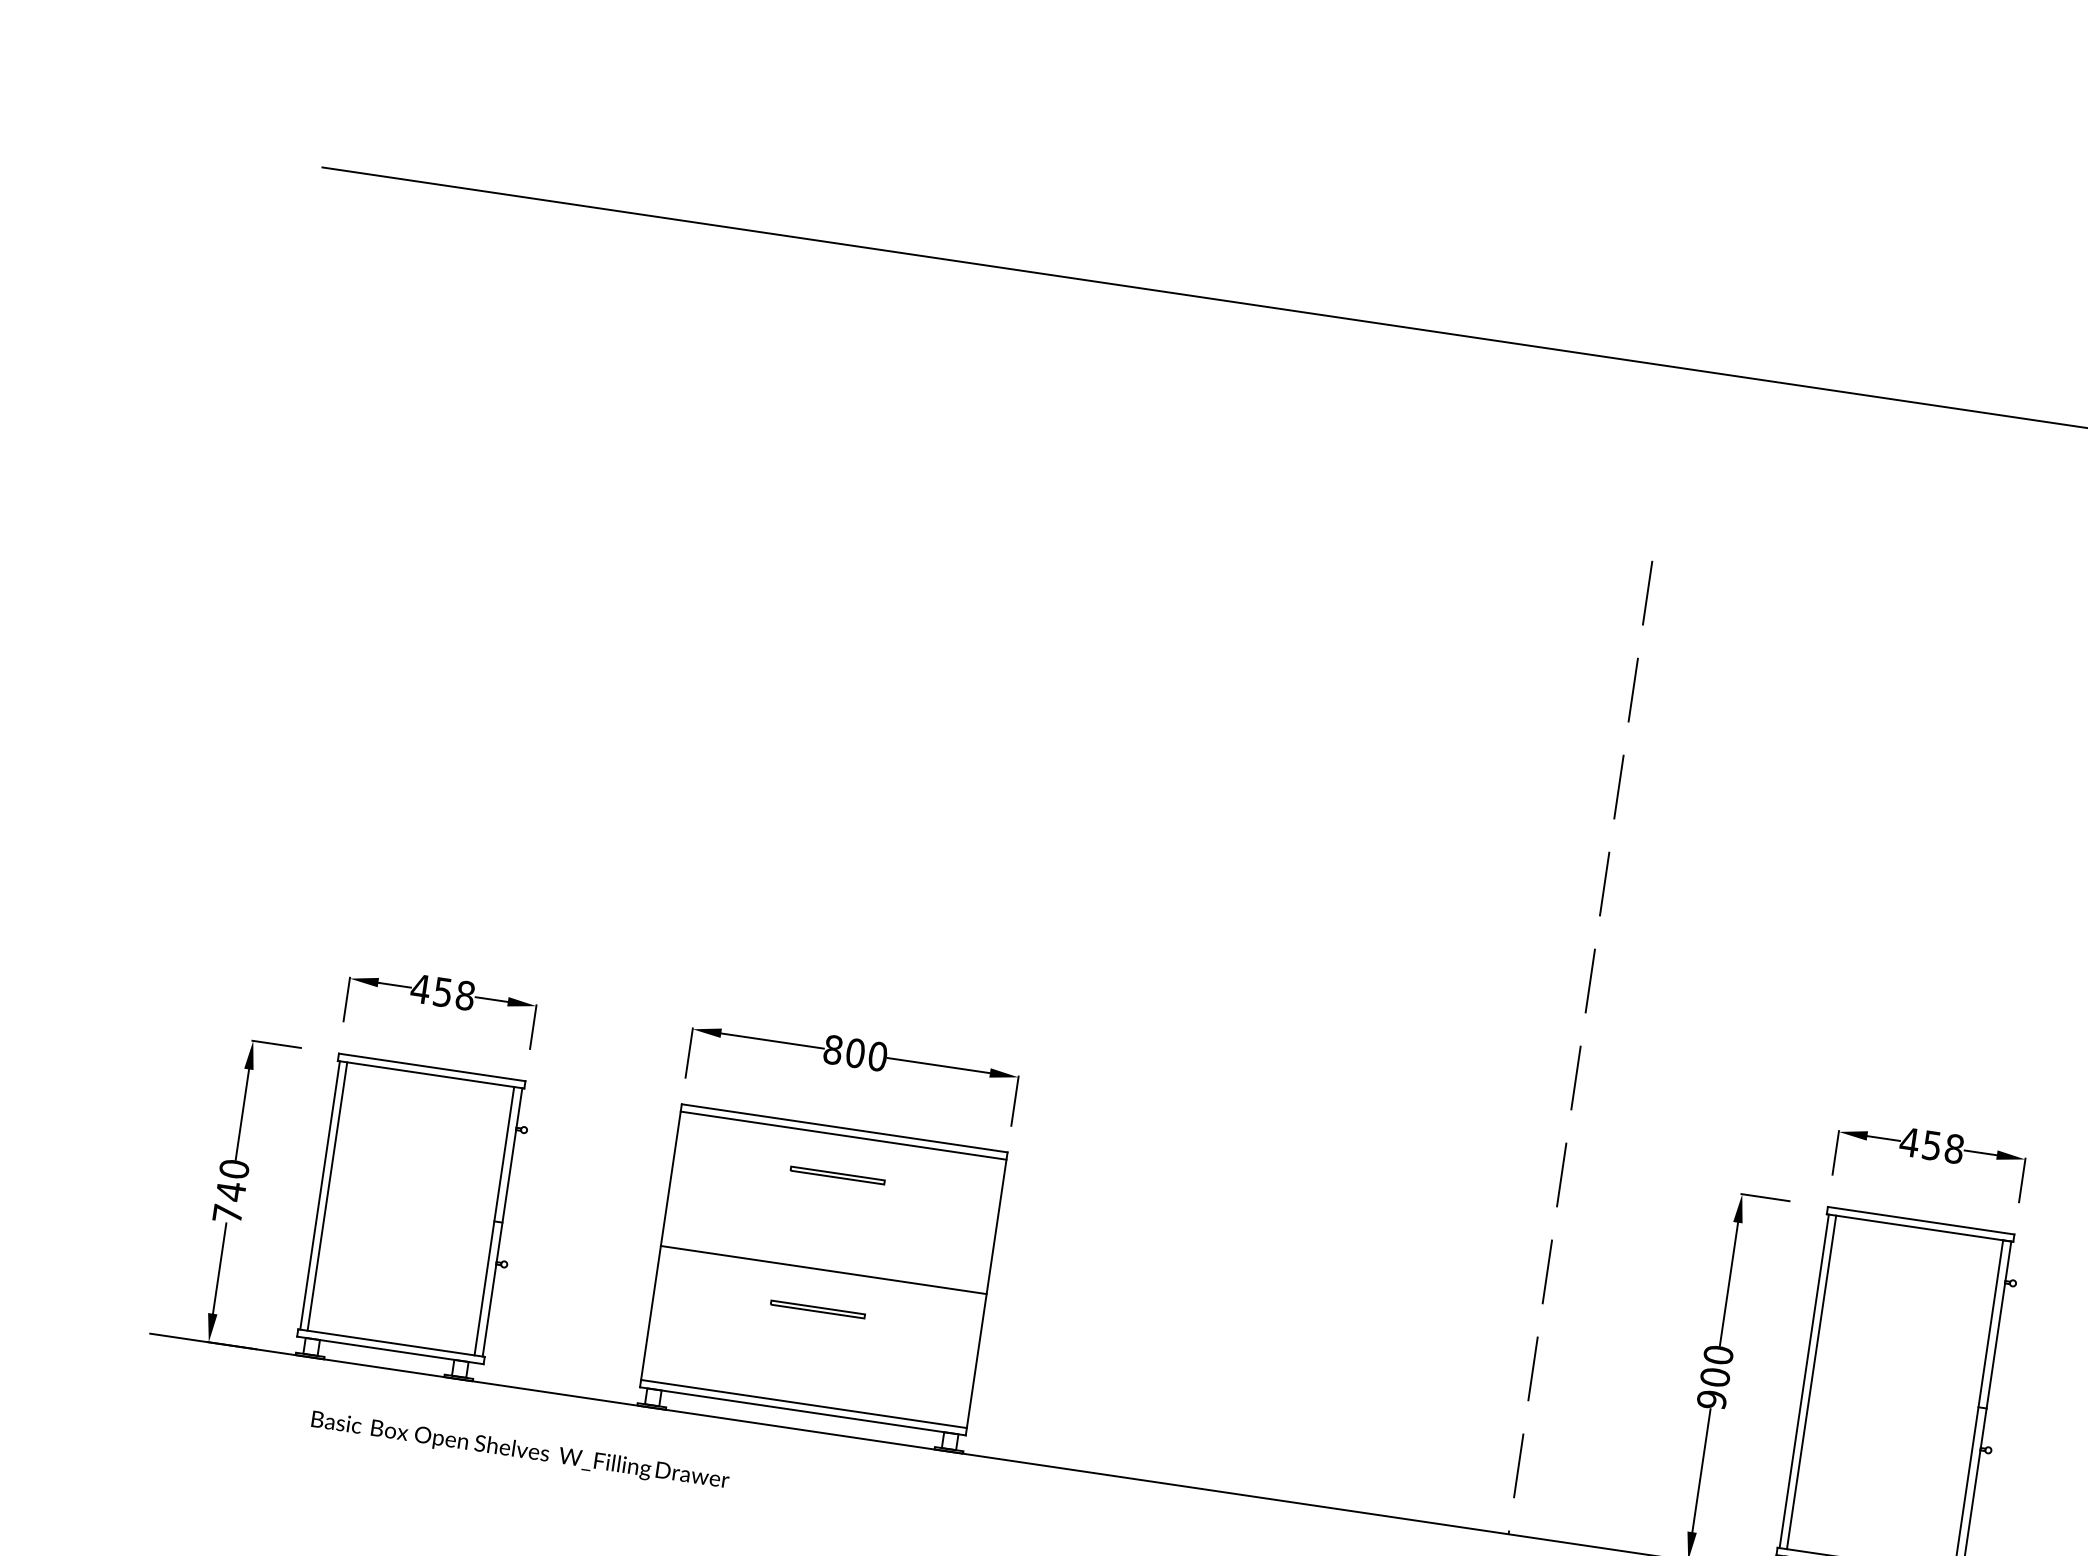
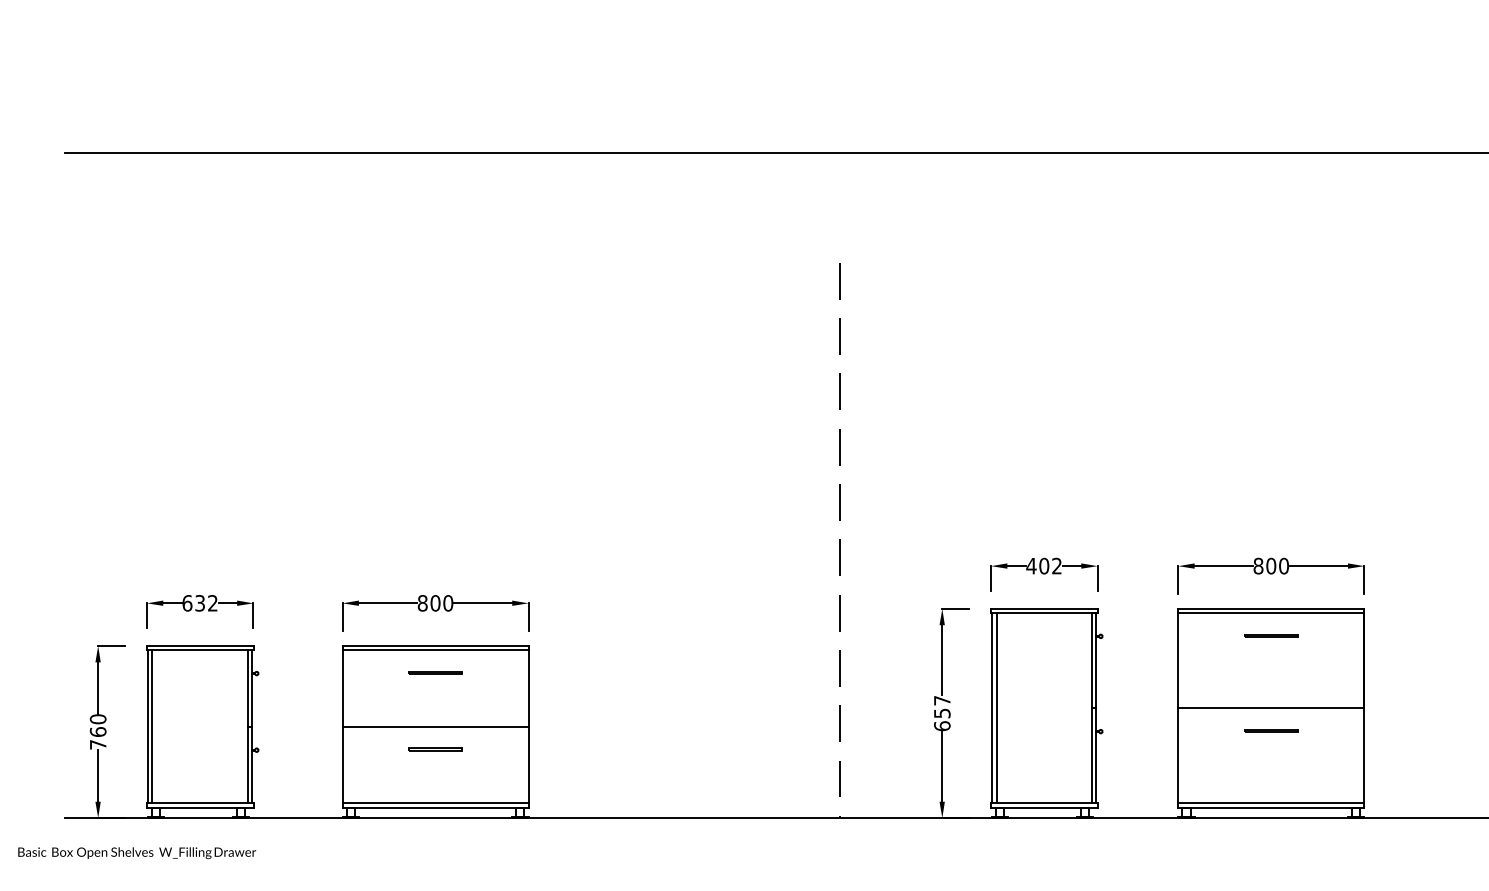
text: (441, 992) -> (199, 603), 458 -> 632
text: (1943, 1146) -> (1050, 565), 458 -> 402
text: (229, 1190) -> (97, 731), 740 -> 760
text: (1715, 1377) -> (942, 713), 900 -> 657
text: (520, 1451) -> (137, 853), moved

